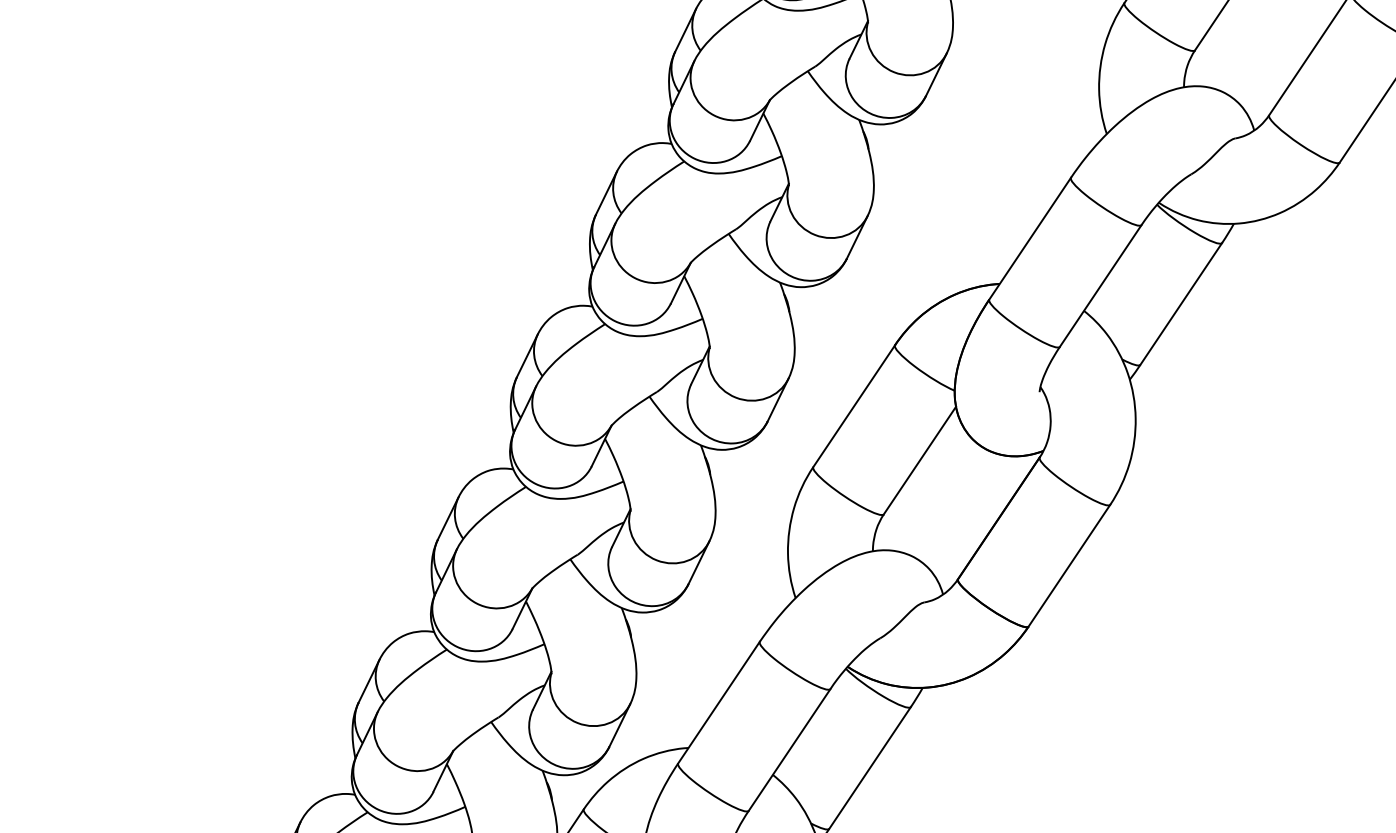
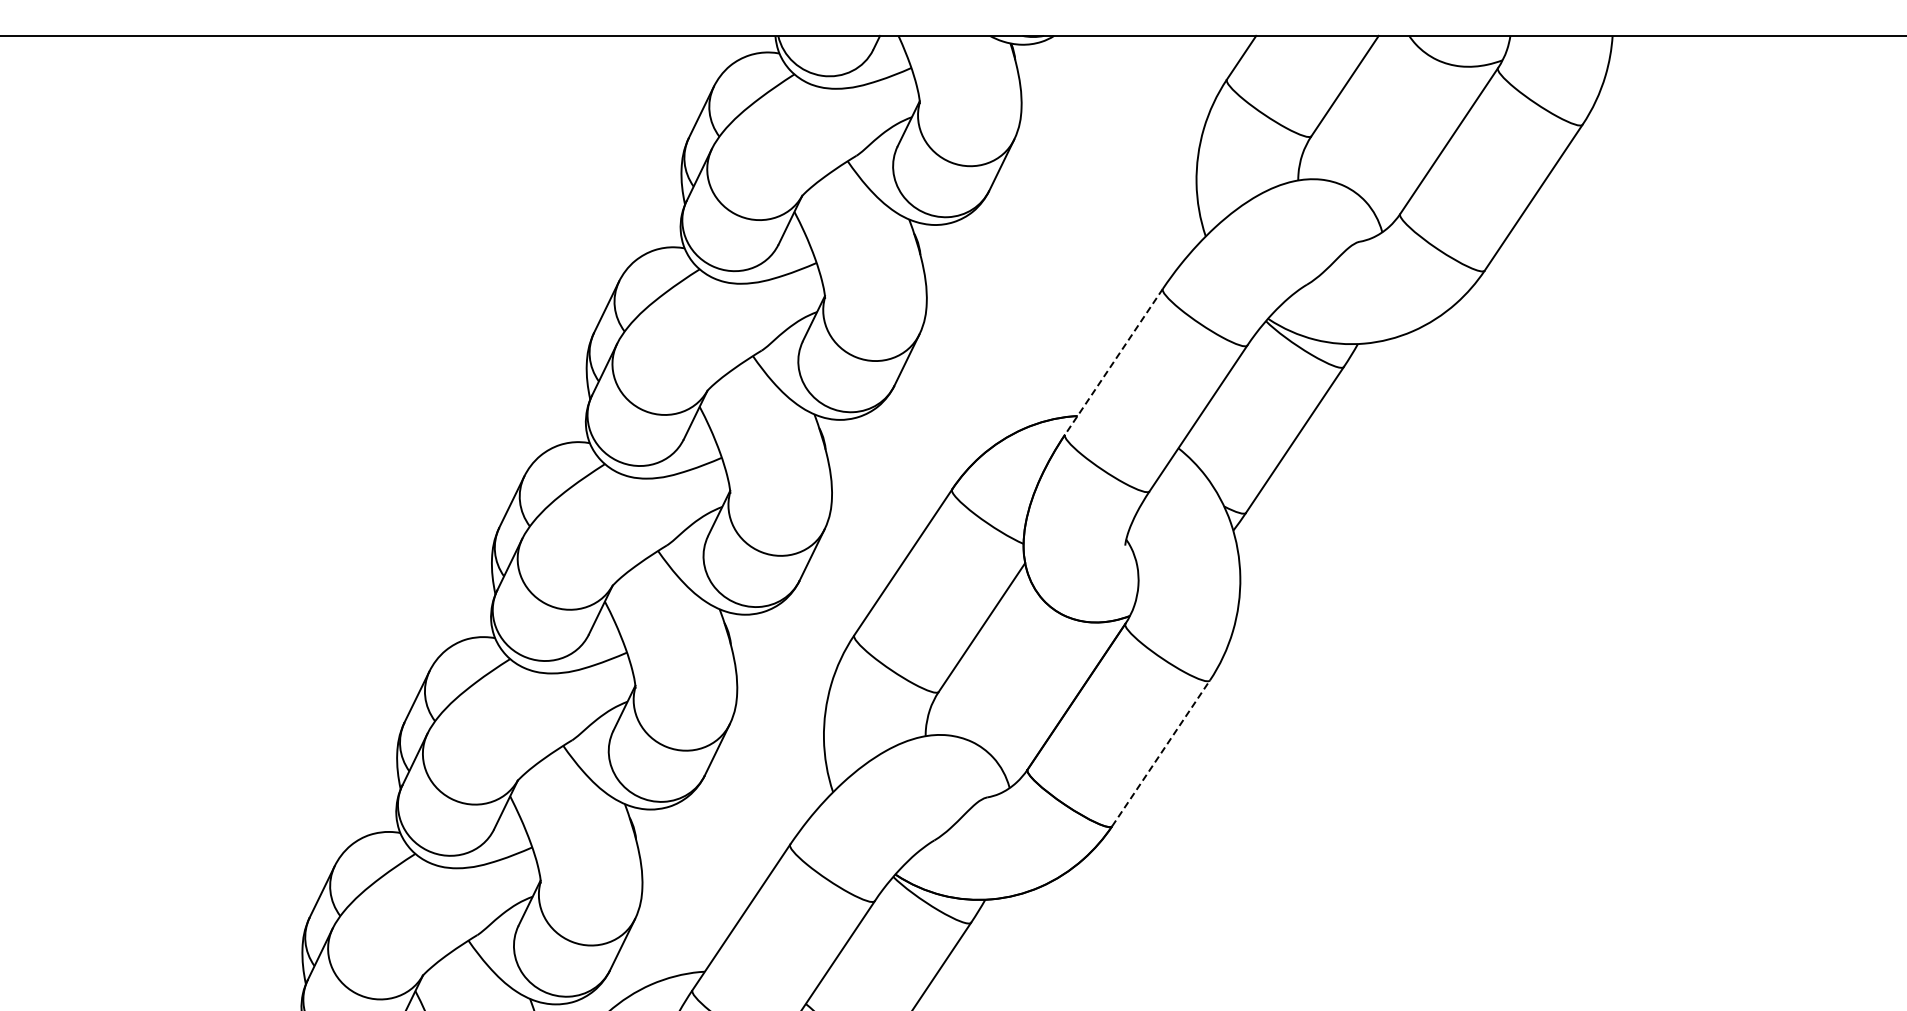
line: (1029, 238) -> (1113, 361), solid -> dashed
line: (1069, 565) -> (1161, 753), solid -> dashed

